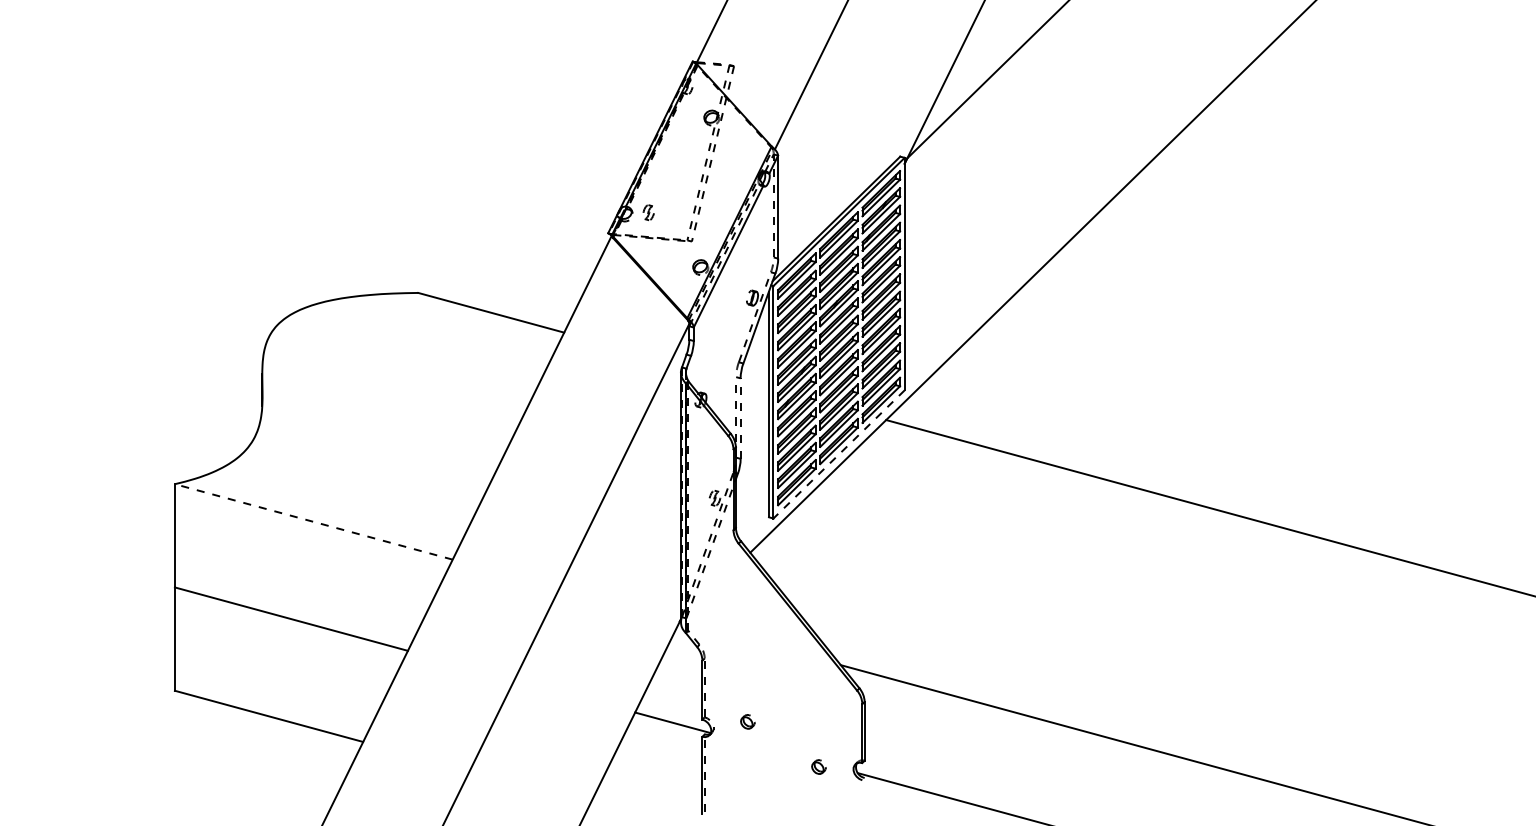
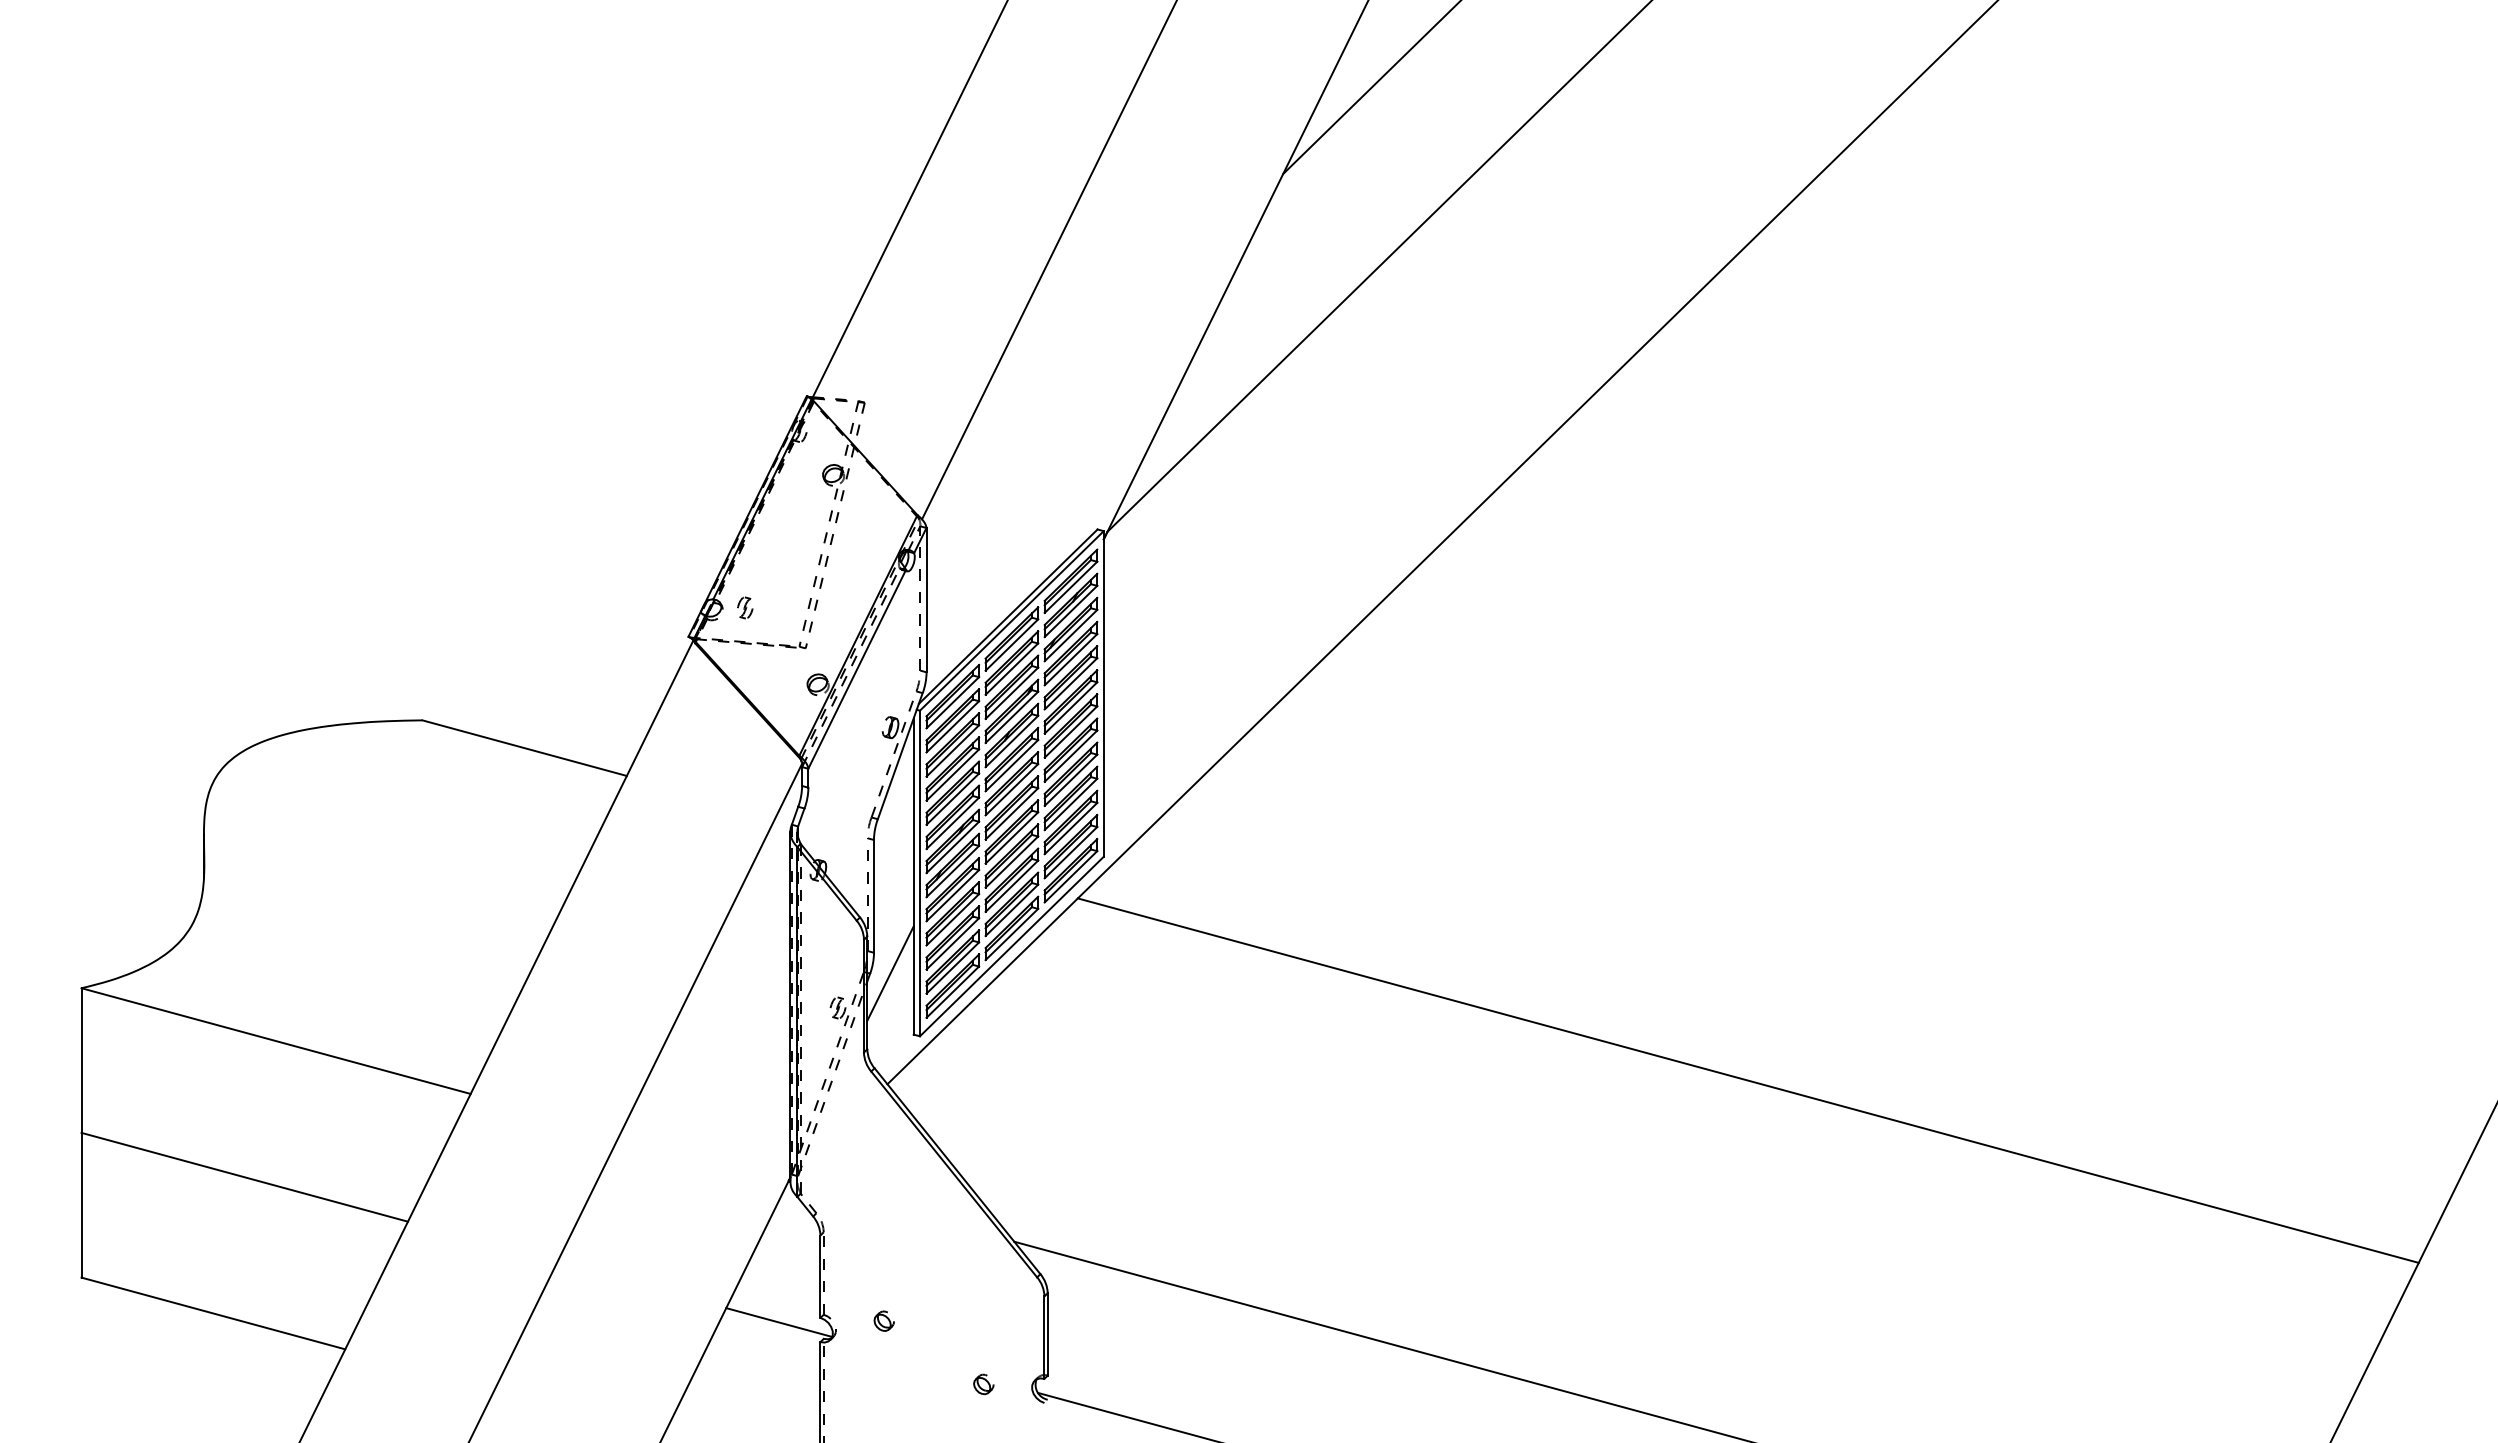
line: (741, 417) -> (874, 895), dashed -> solid
line: (838, 454) -> (1011, 946), dashed -> solid
line: (752, 473) -> (890, 973), added
line: (314, 522) -> (276, 1041), dashed -> solid

